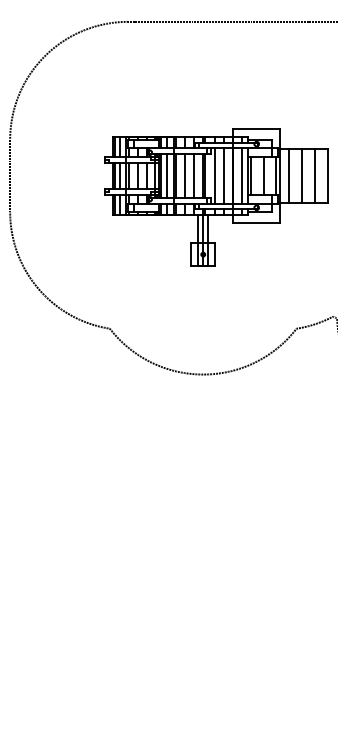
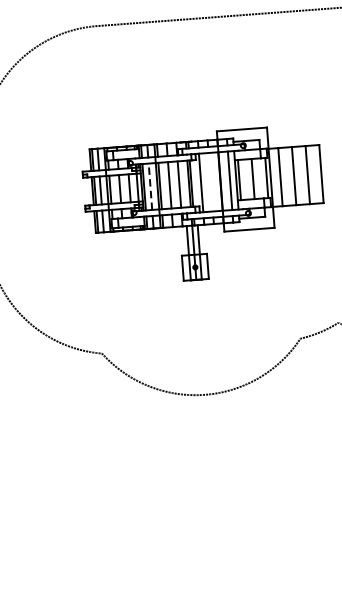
line: (223, 175) -> (210, 181), removed
line: (166, 176) -> (150, 187), solid -> dashed

